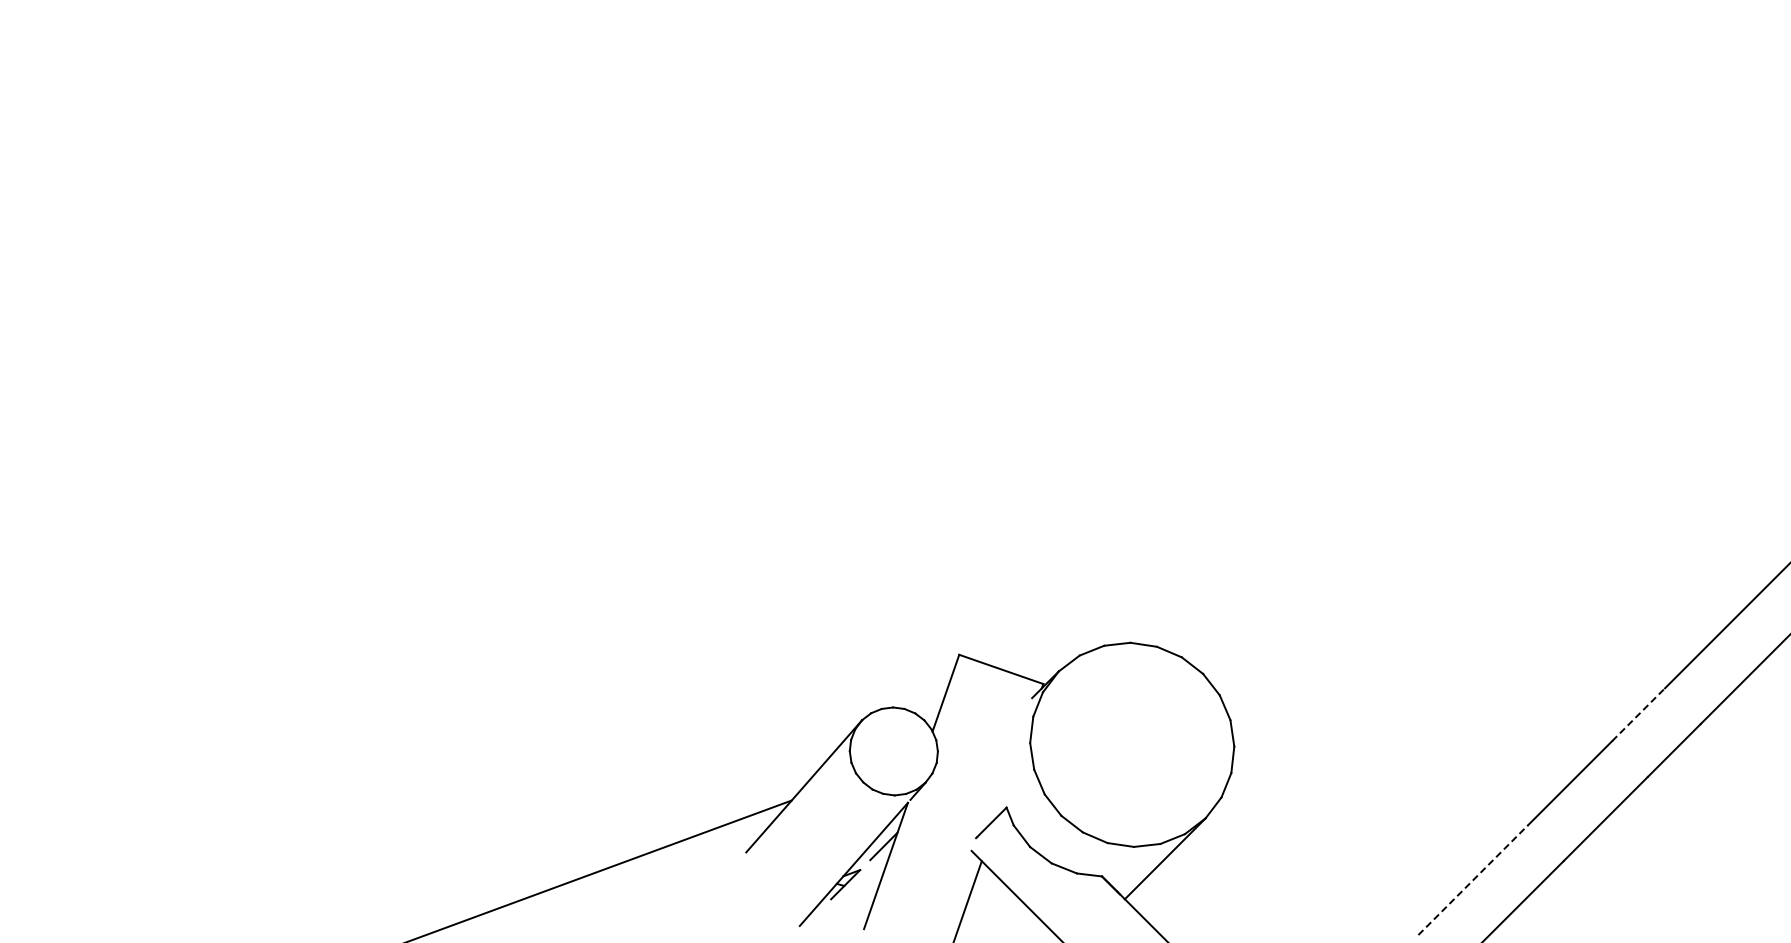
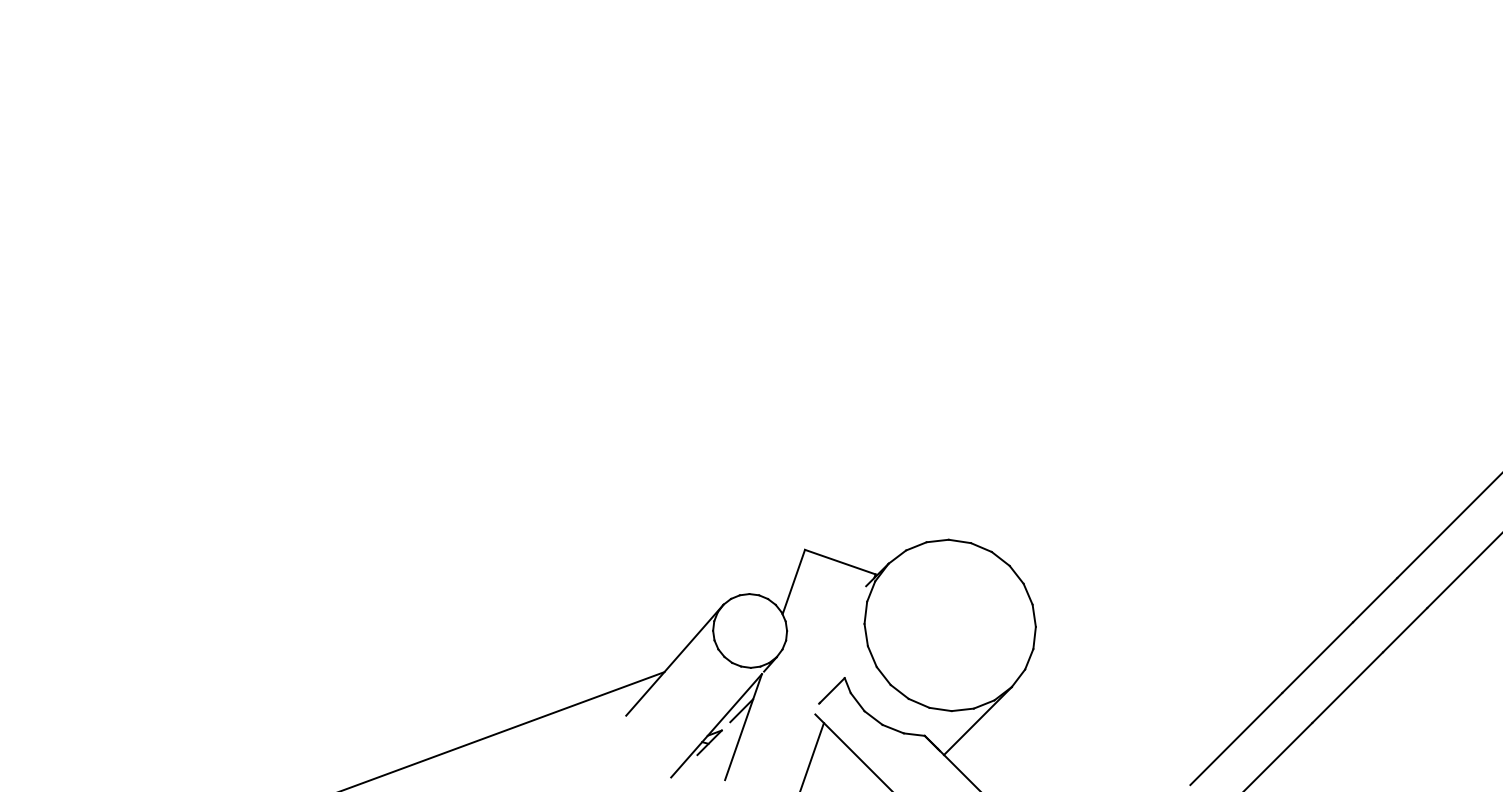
line: (1638, 714) -> (1375, 599), dashed -> solid
line: (1473, 880) -> (1236, 739), dashed -> solid

